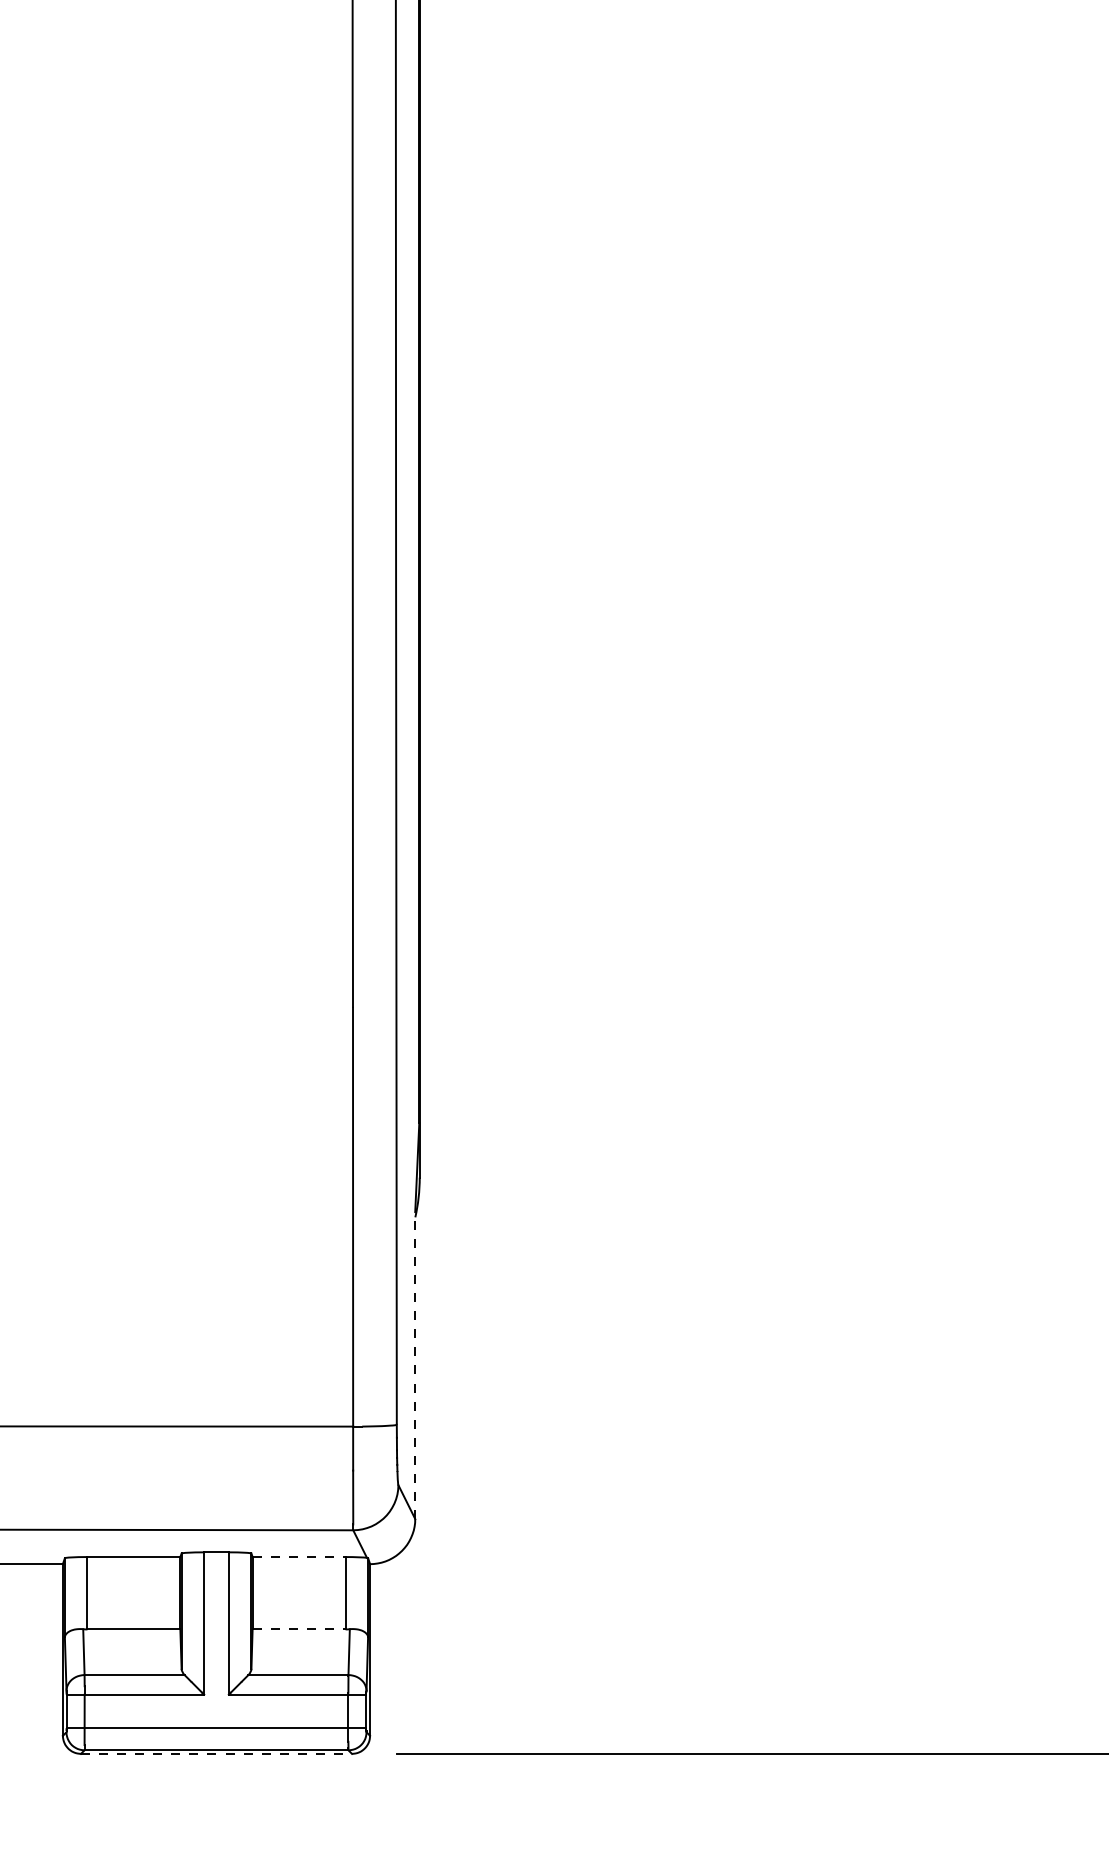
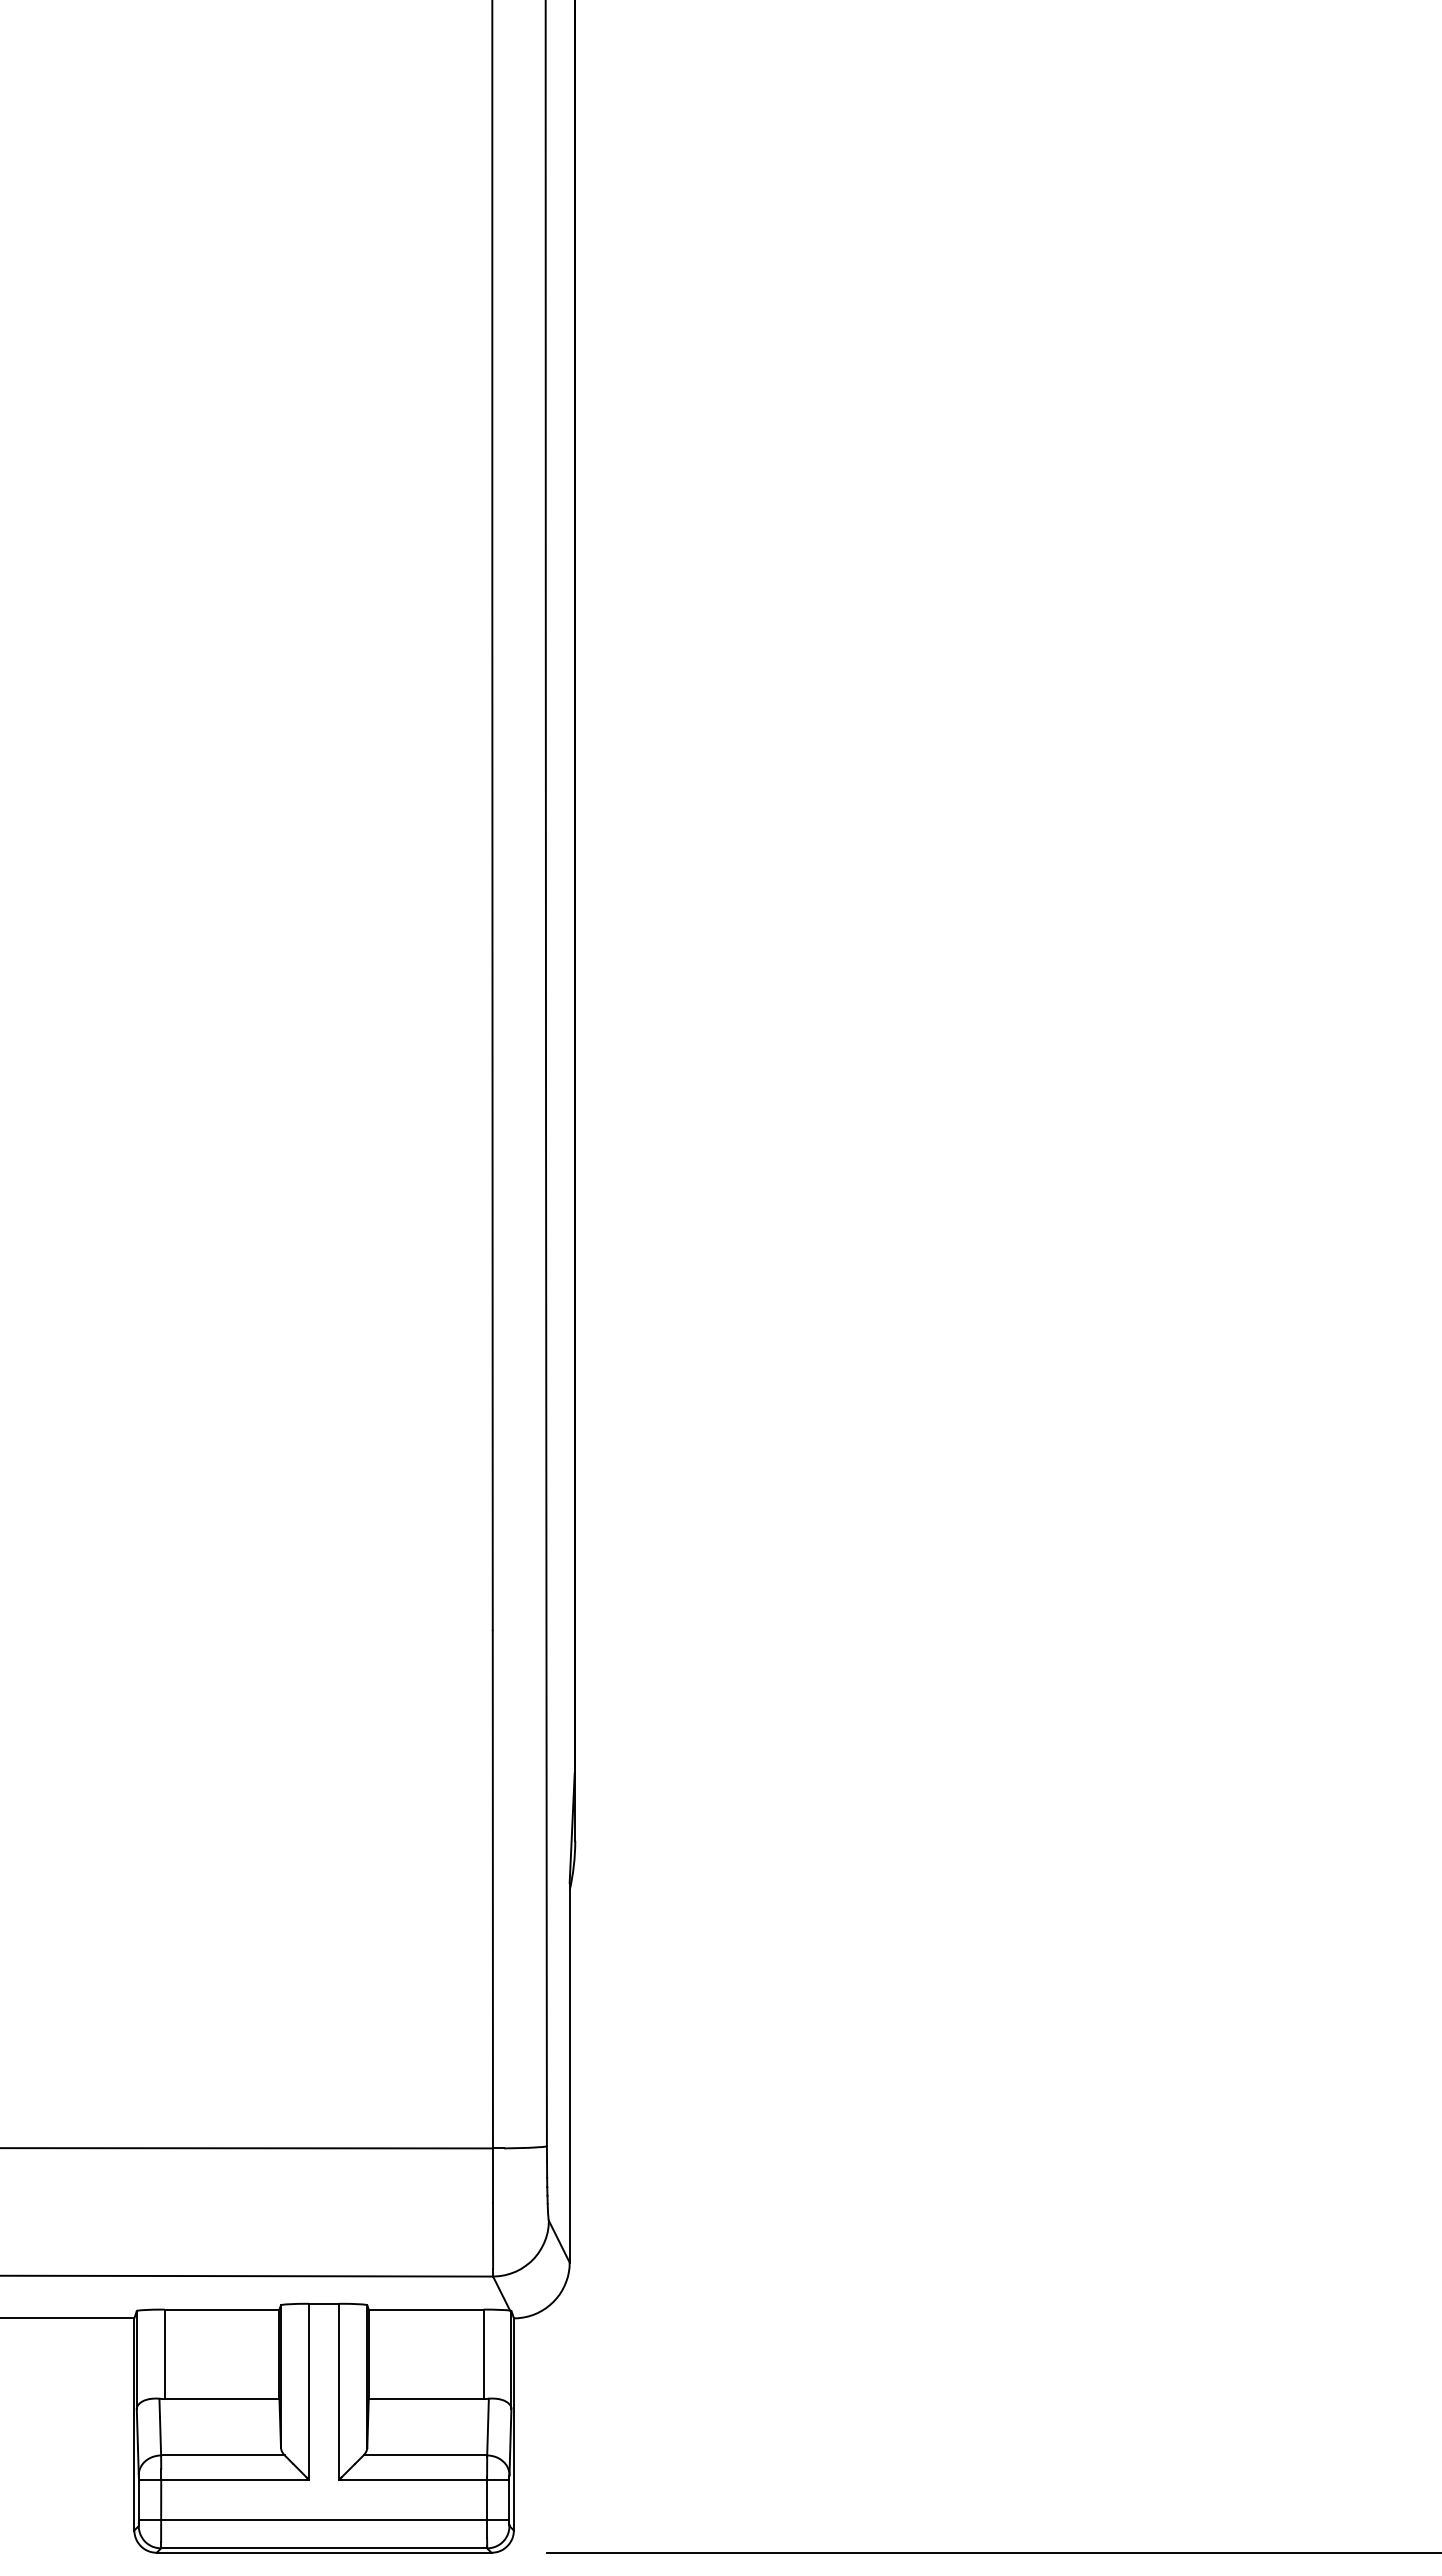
line: (415, 1365) -> (569, 2072), dashed -> solid
line: (299, 1556) -> (426, 2309), dashed -> solid
line: (299, 1629) -> (426, 2399), dashed -> solid
line: (216, 1753) -> (324, 2552), dashed -> solid

